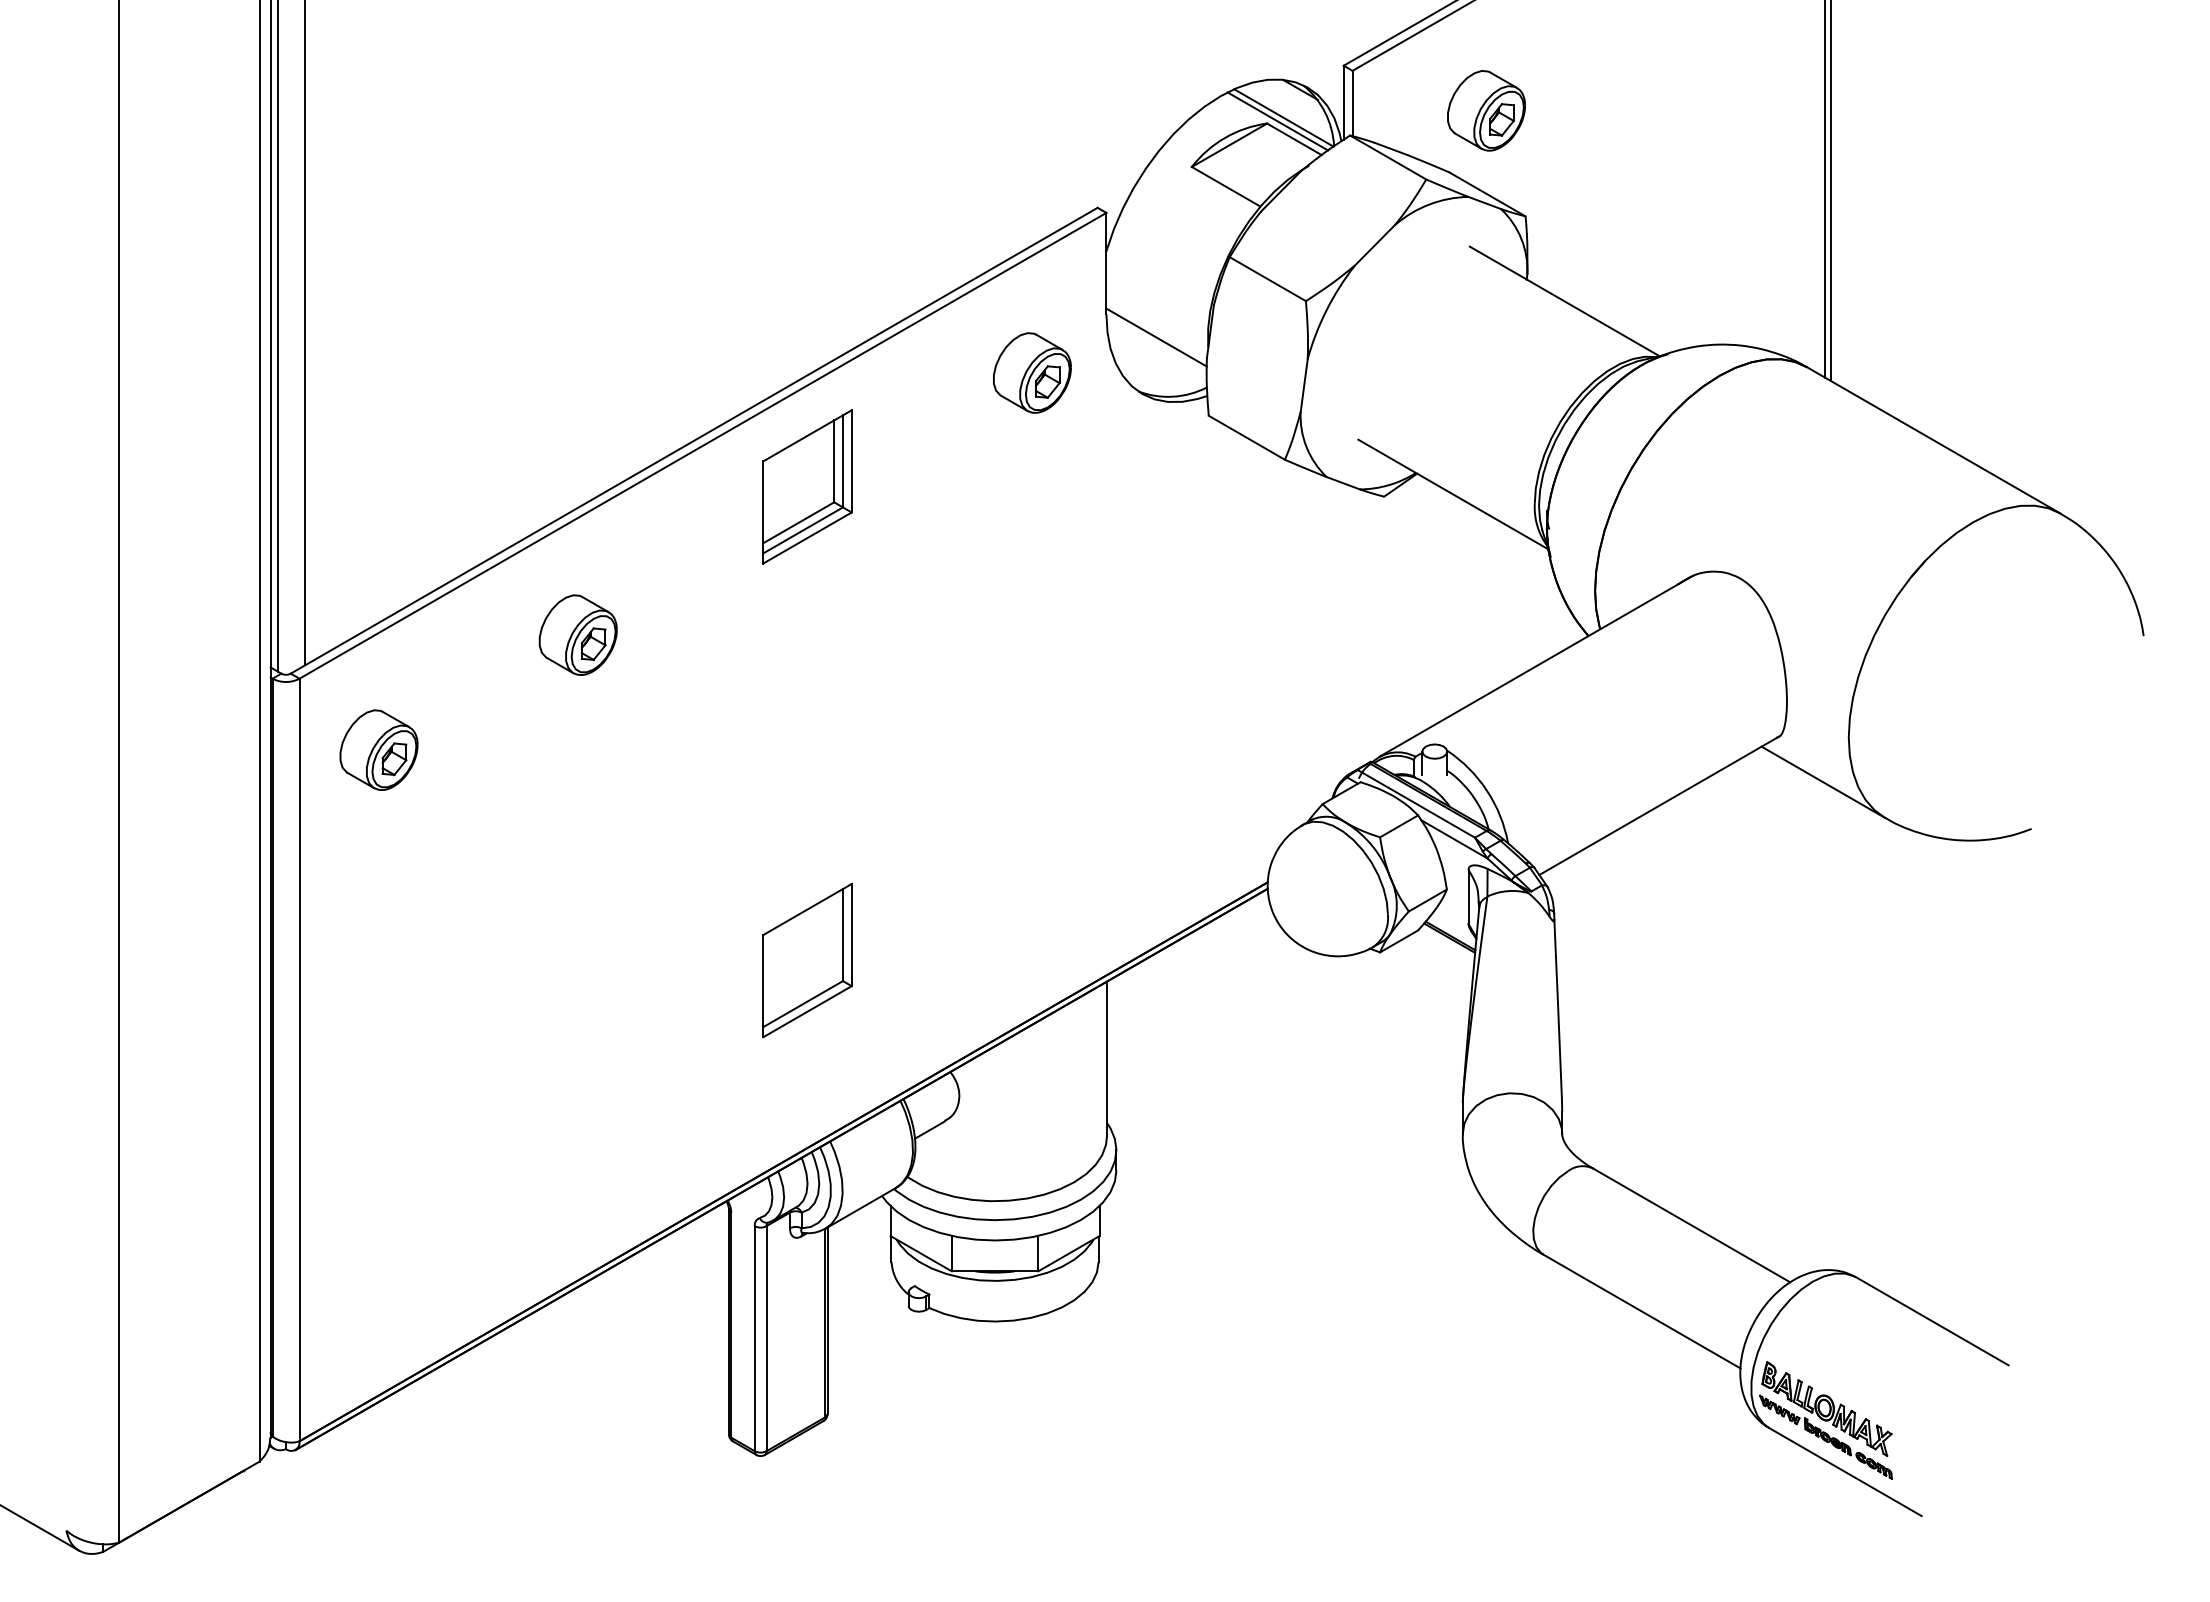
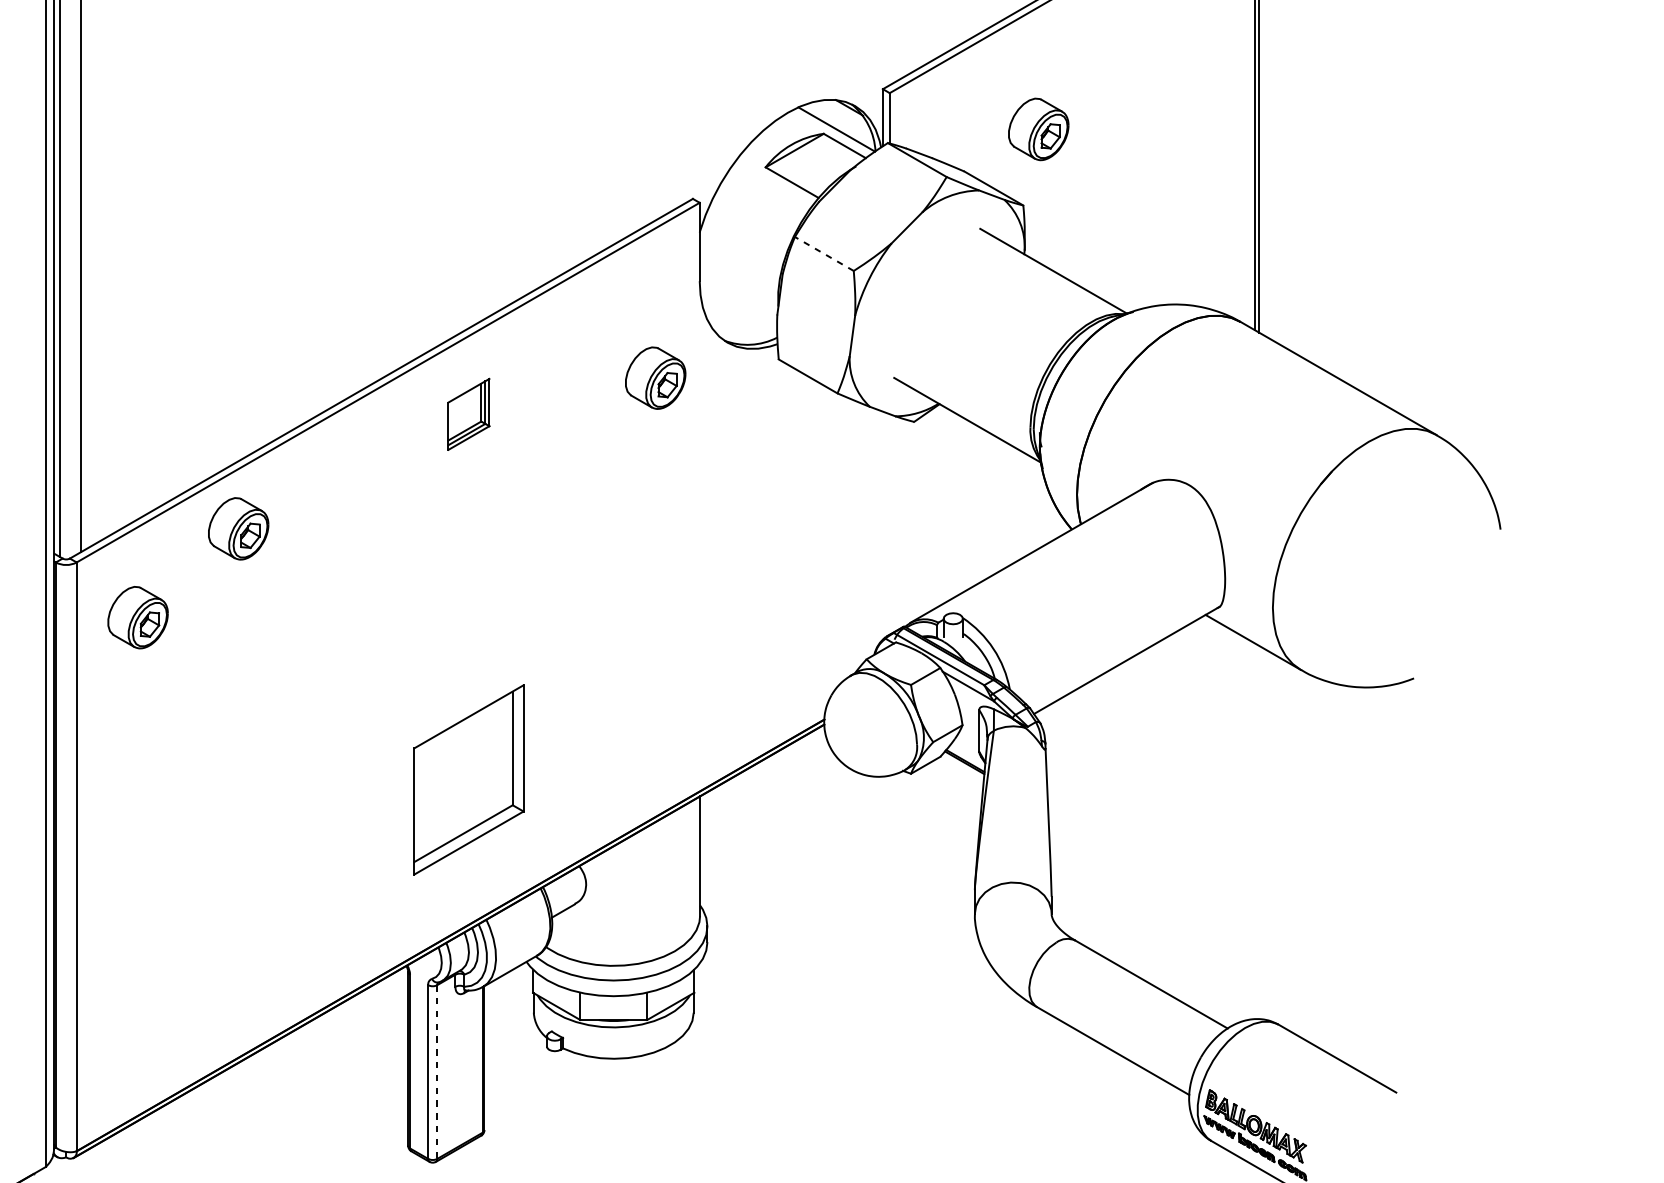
part: (1486, 110) -> (1038, 129), moved
line: (1277, 121) -> (831, 132), removed
line: (1267, 278) -> (824, 253), solid -> dashed
line: (1156, 337) -> (738, 299), removed
part: (1032, 372) -> (655, 377), moved
part: (807, 486) -> (468, 414), size x0.6
part: (577, 634) -> (238, 528), moved
part: (807, 960) -> (468, 780), size x1.6
line: (766, 1338) -> (437, 1071), solid -> dashed

